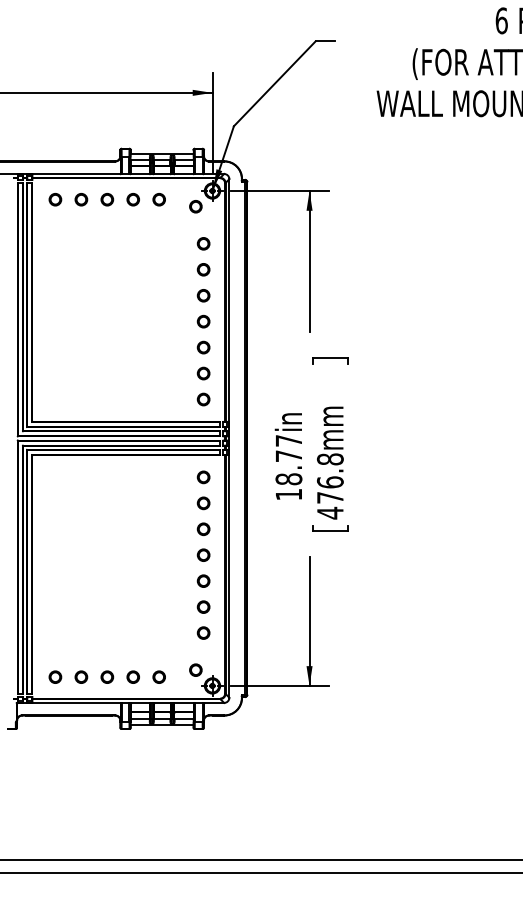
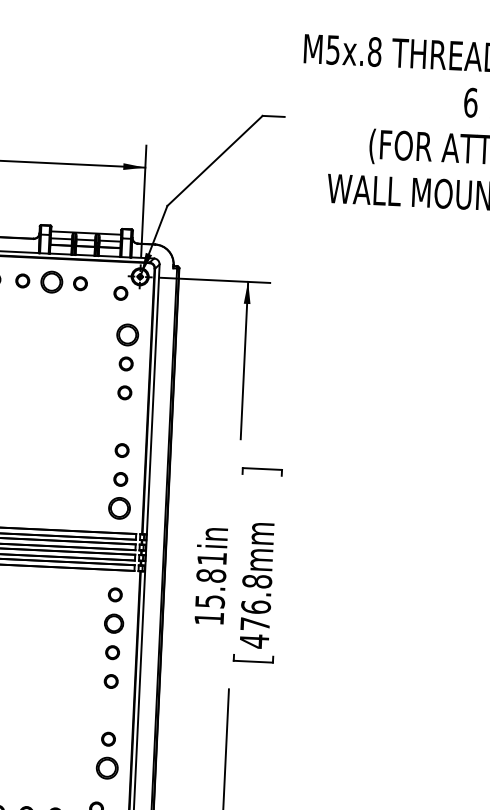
circle: (132, 199) -> (50, 282), size x1.6
part: (203, 243) -> (127, 334), size x1.6
part: (203, 321) -> (123, 421), removed
part: (203, 399) -> (119, 508), size x1.6
text: (288, 460) -> (210, 580), 18.77in -> 15.81in
part: (203, 503) -> (113, 623), size x1.4
part: (203, 580) -> (109, 709), removed
part: (203, 632) -> (107, 767), size x1.6

